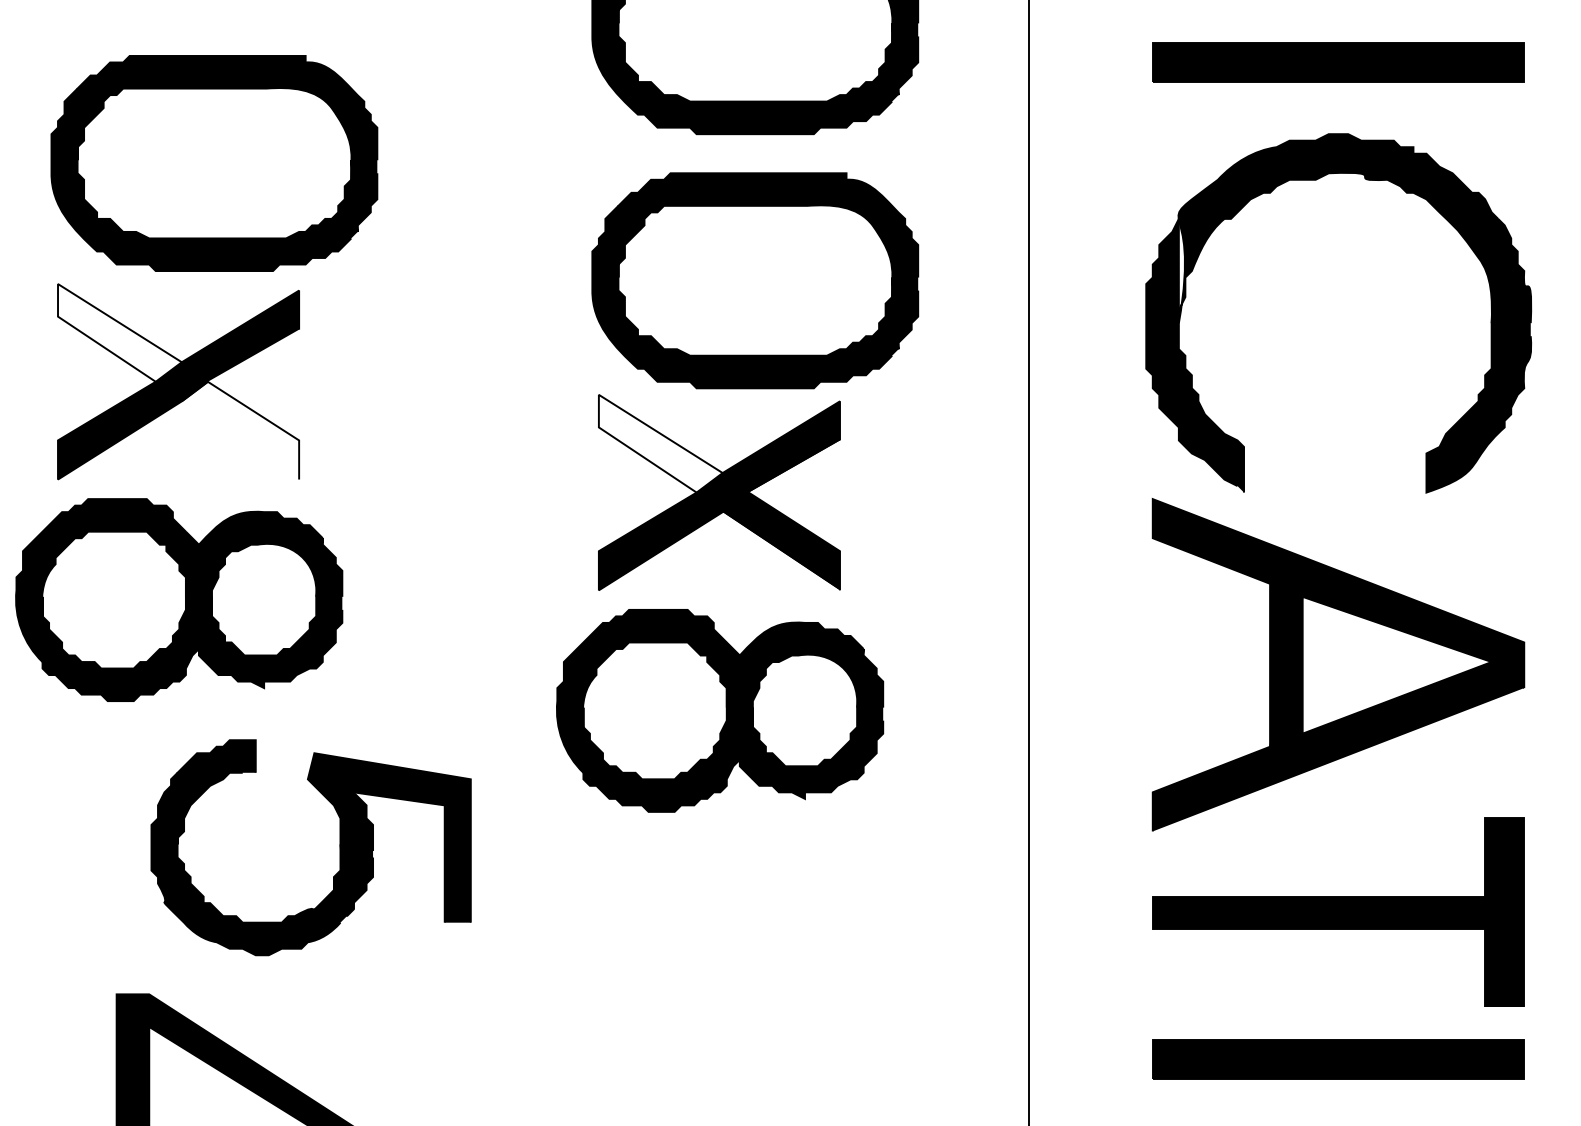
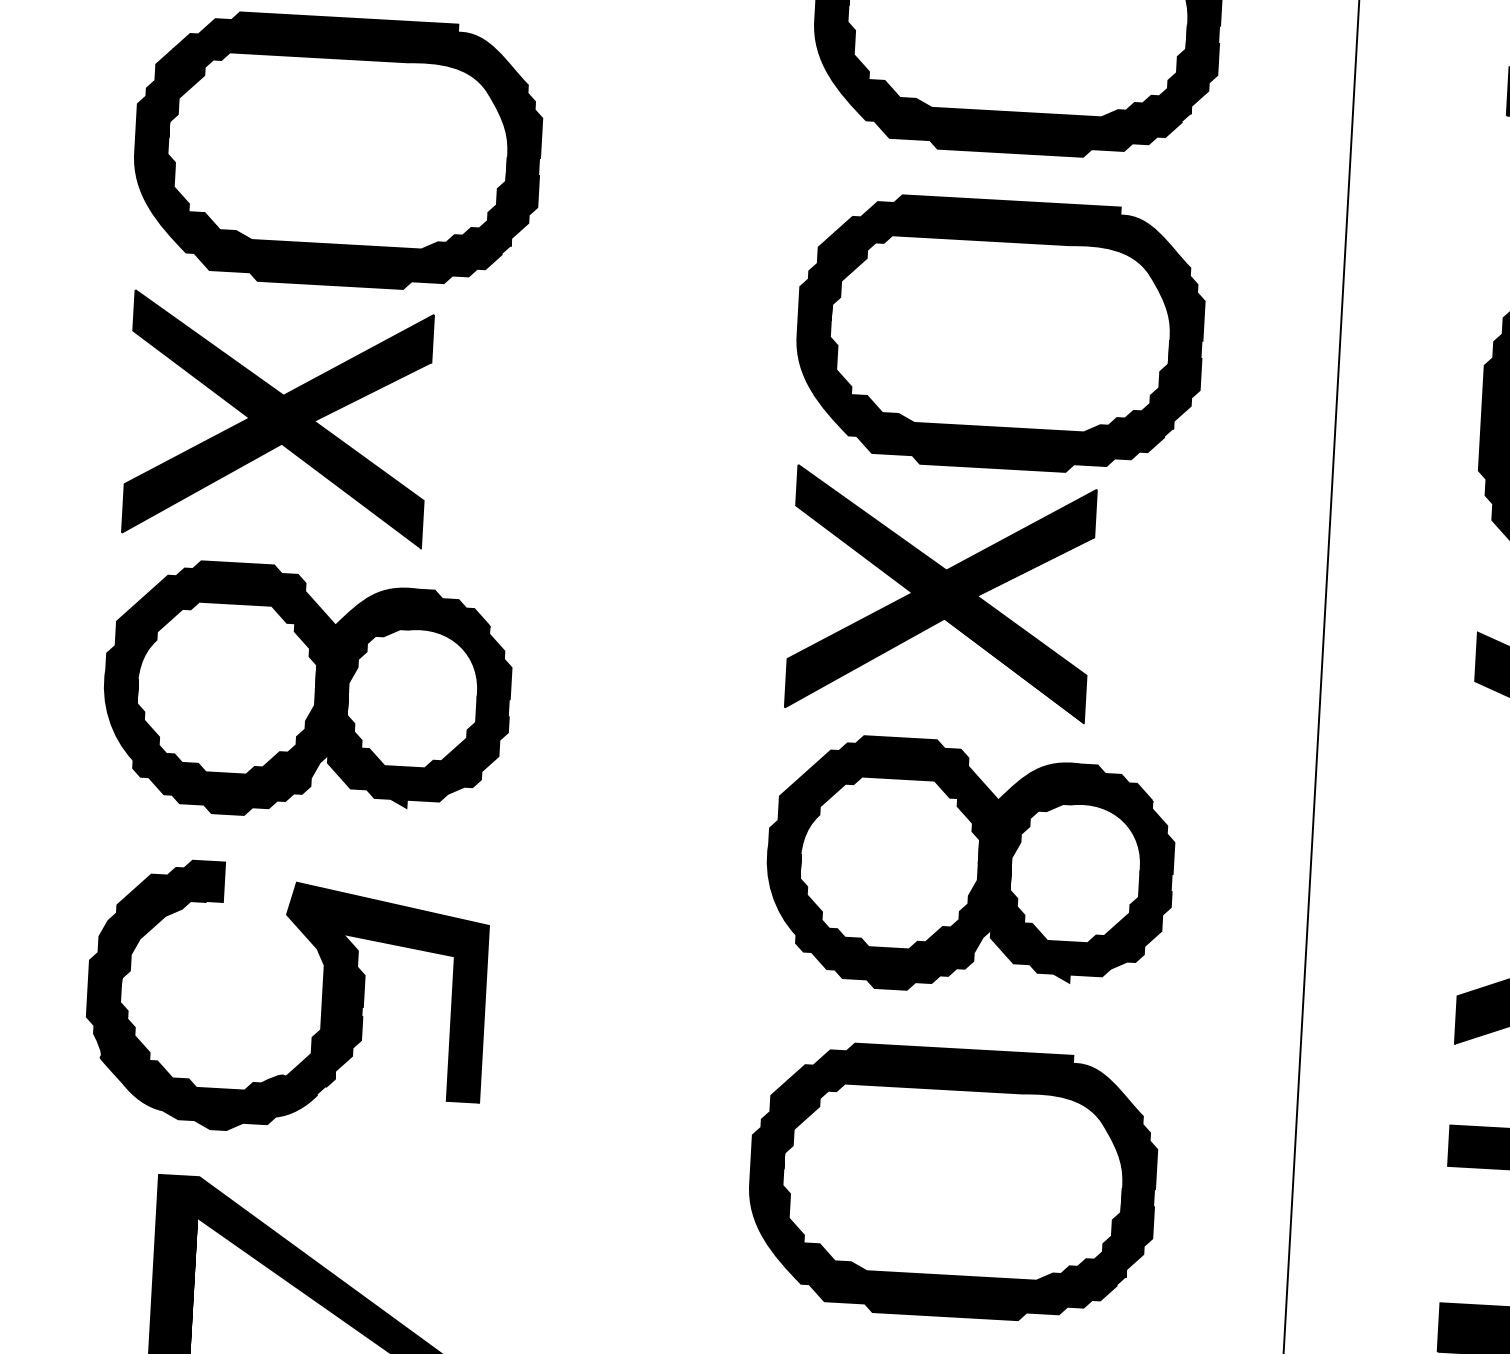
fill: (119, 332) -> (208, 354), added
fill: (240, 430) -> (351, 484), added
fill: (660, 443) -> (871, 529), added
part: (179, 599) -> (307, 692), moved
part: (720, 710) -> (970, 867), moved
part: (339, 847) -> (321, 1001), moved
part: (755, 964) -> (953, 1182), added

